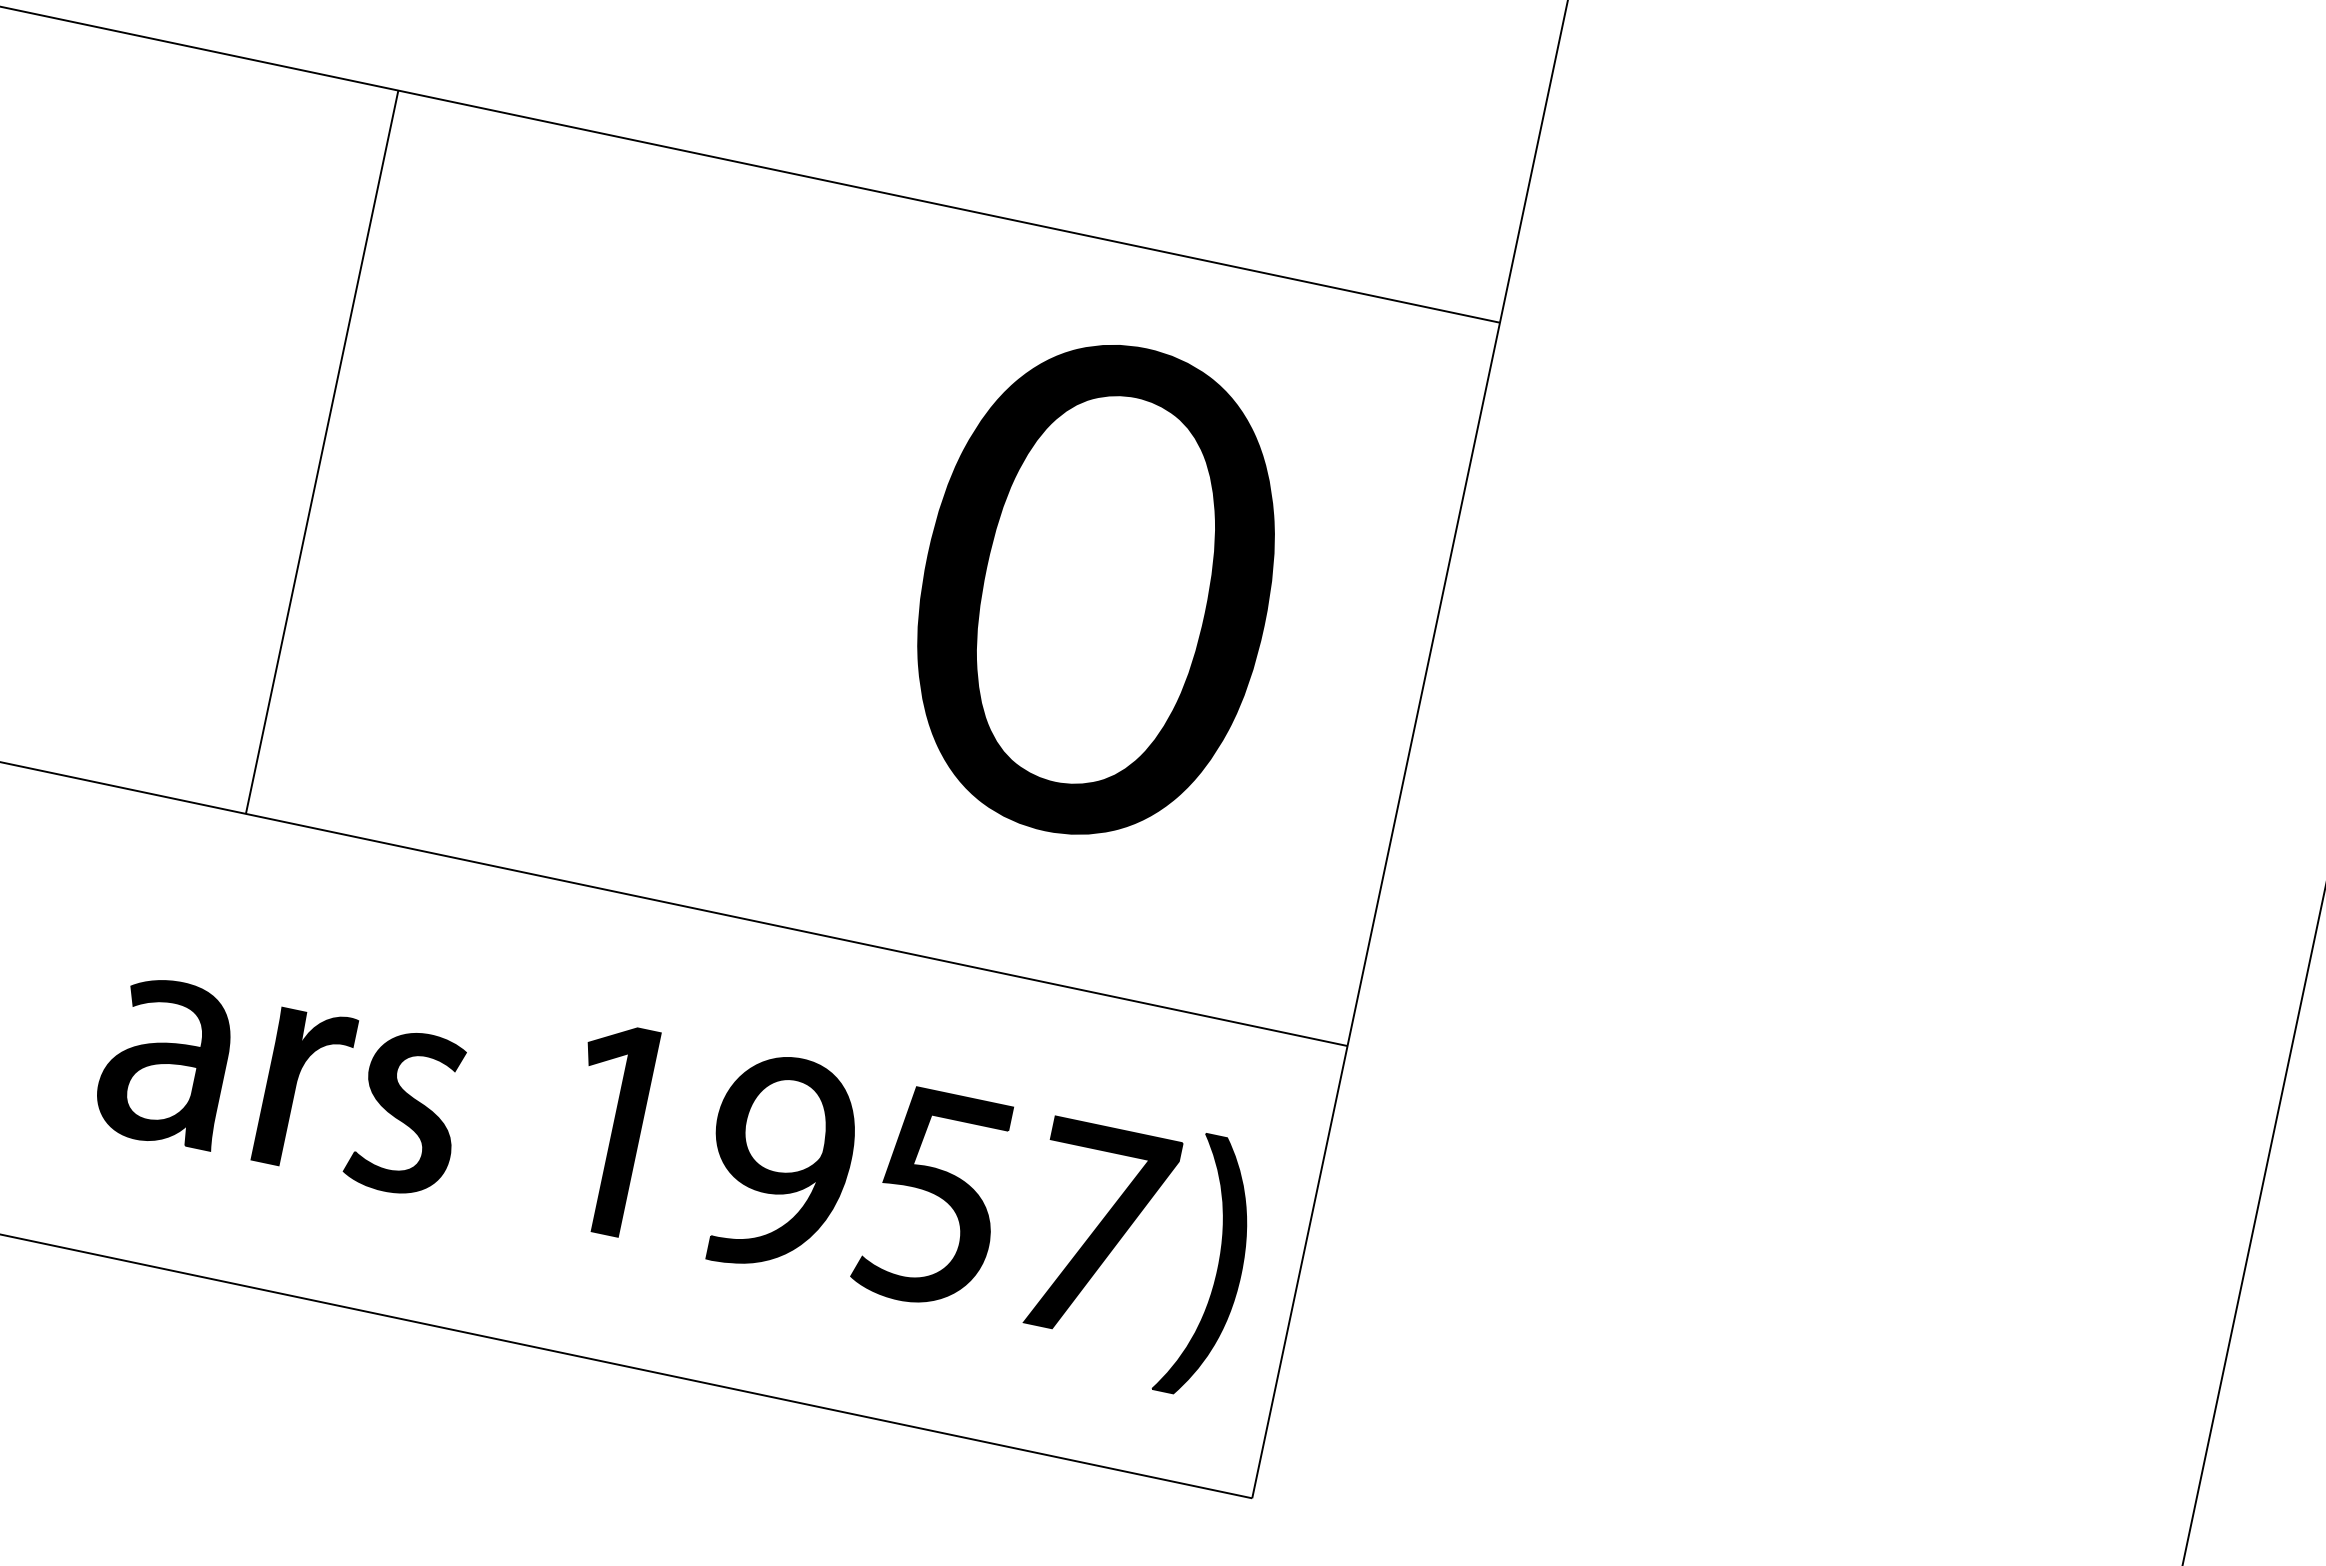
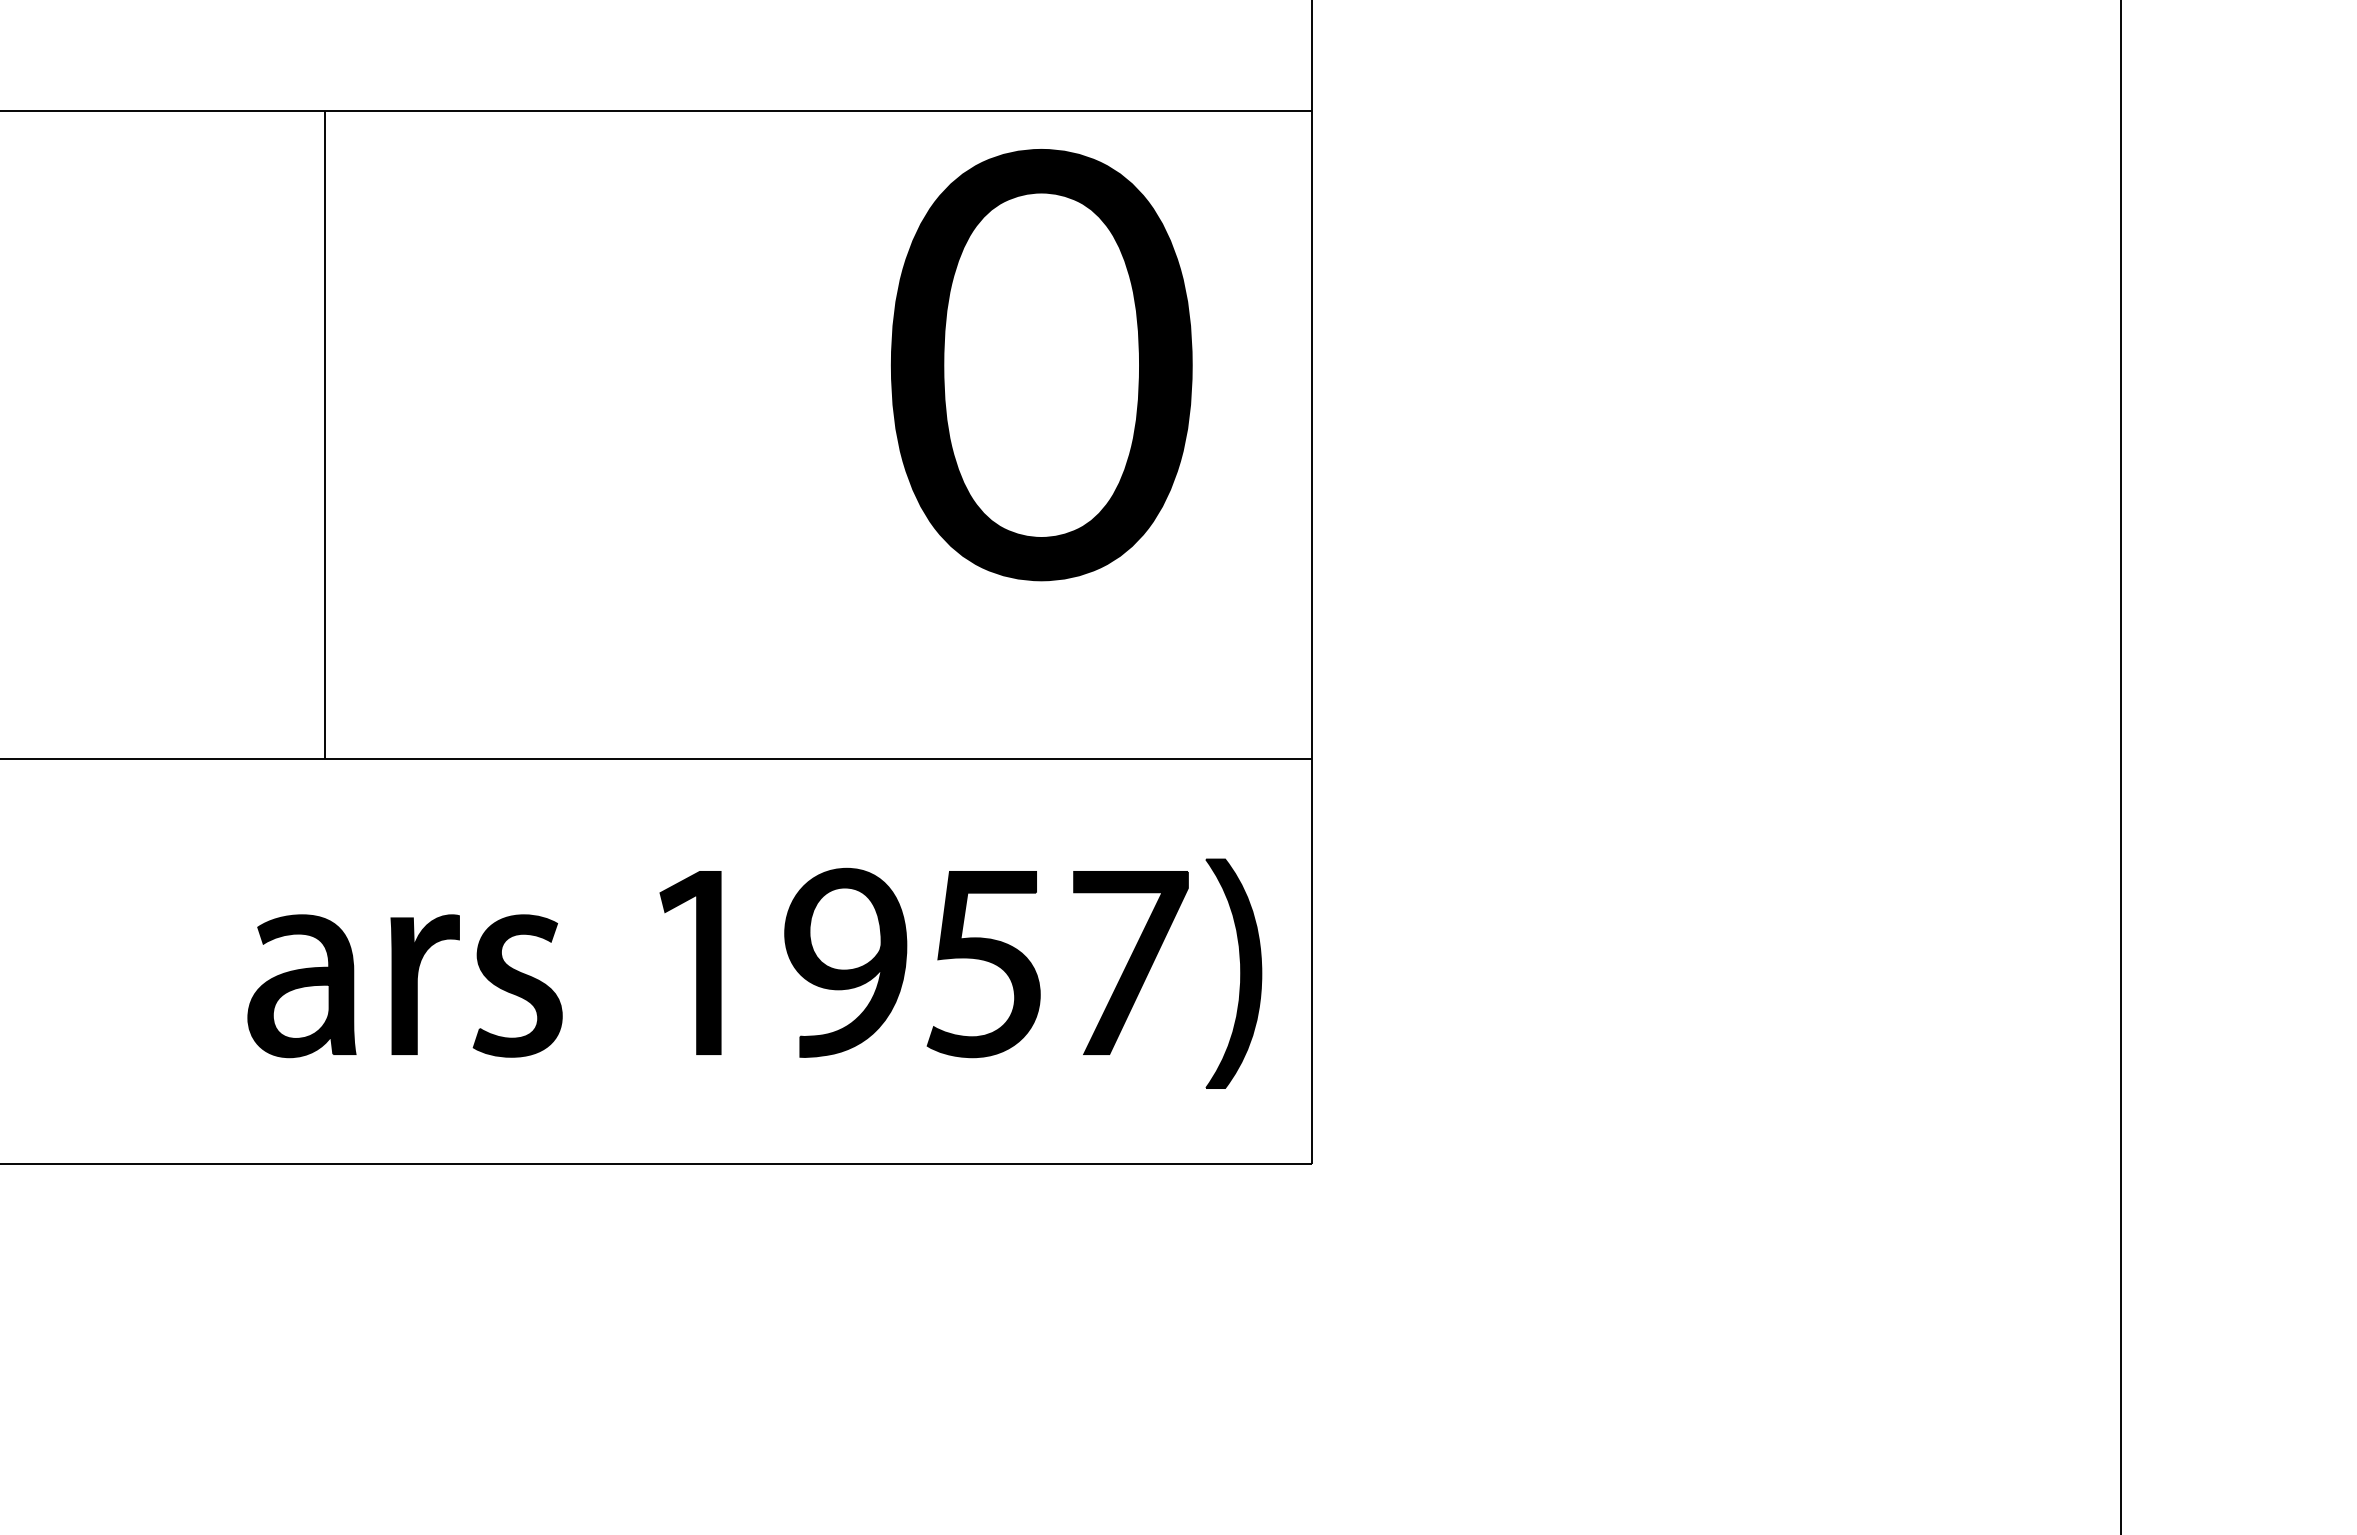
text: (1095, 590) -> (1041, 365), moved

